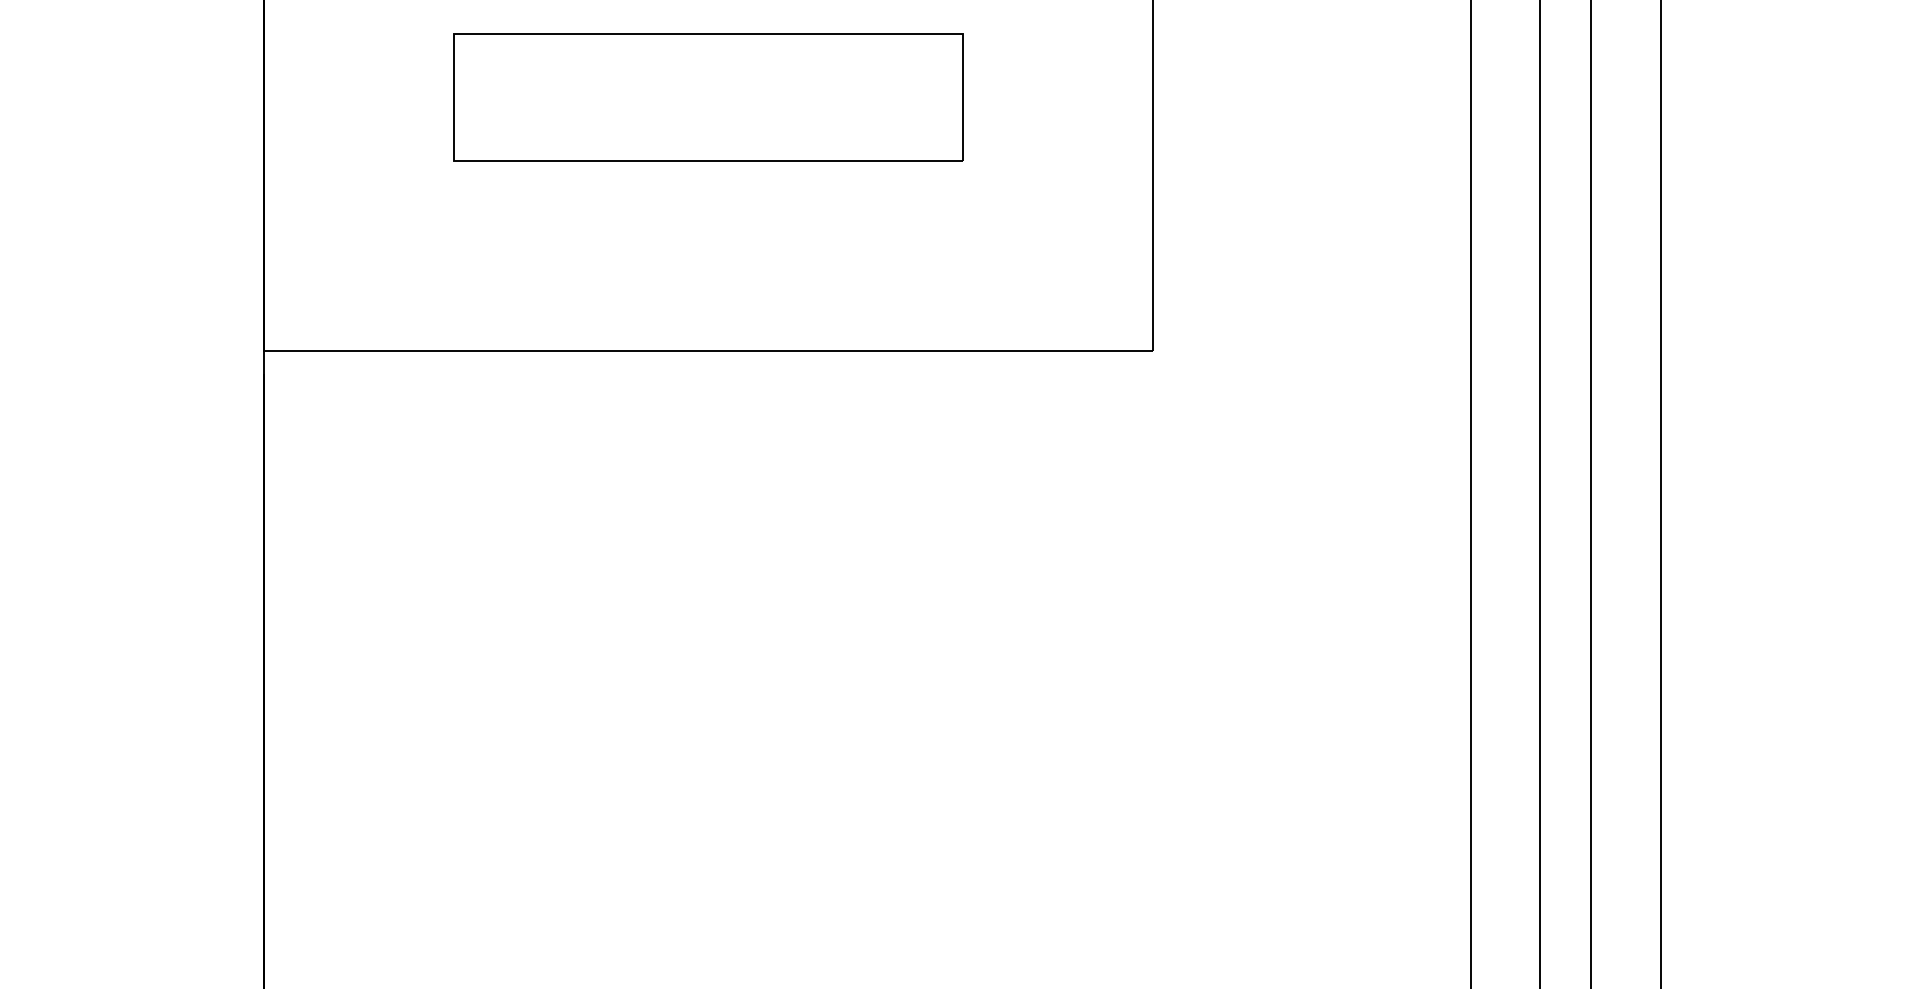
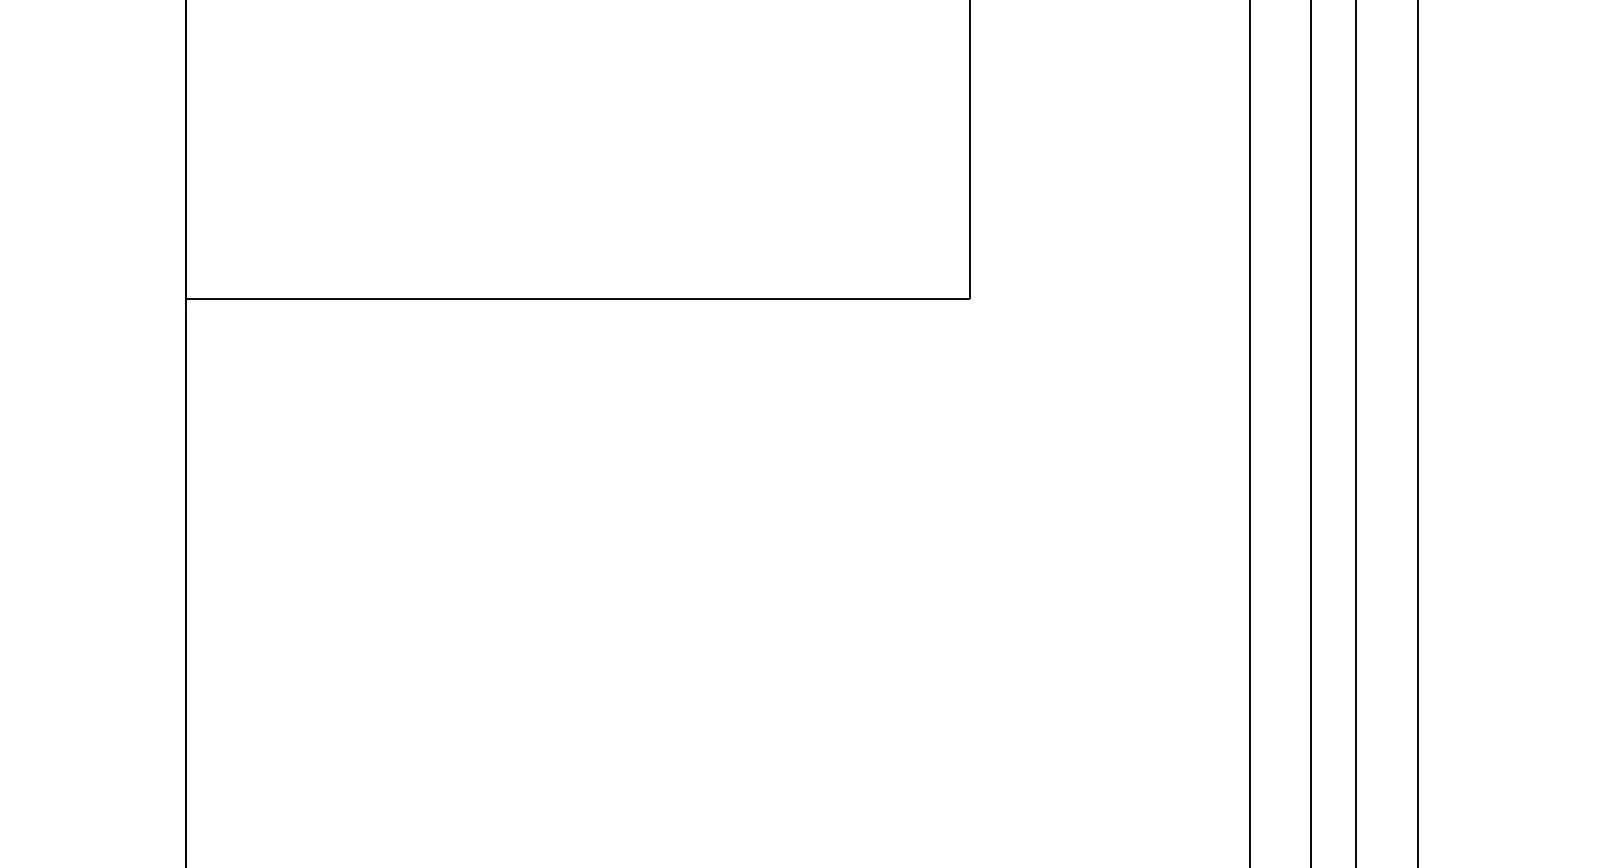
part: (708, 97) -> (577, 75), removed

